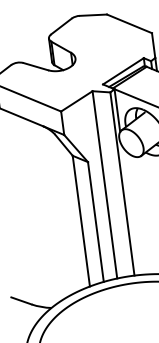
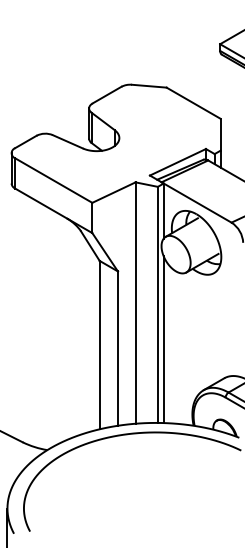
line: (130, 210) -> (163, 339), added

